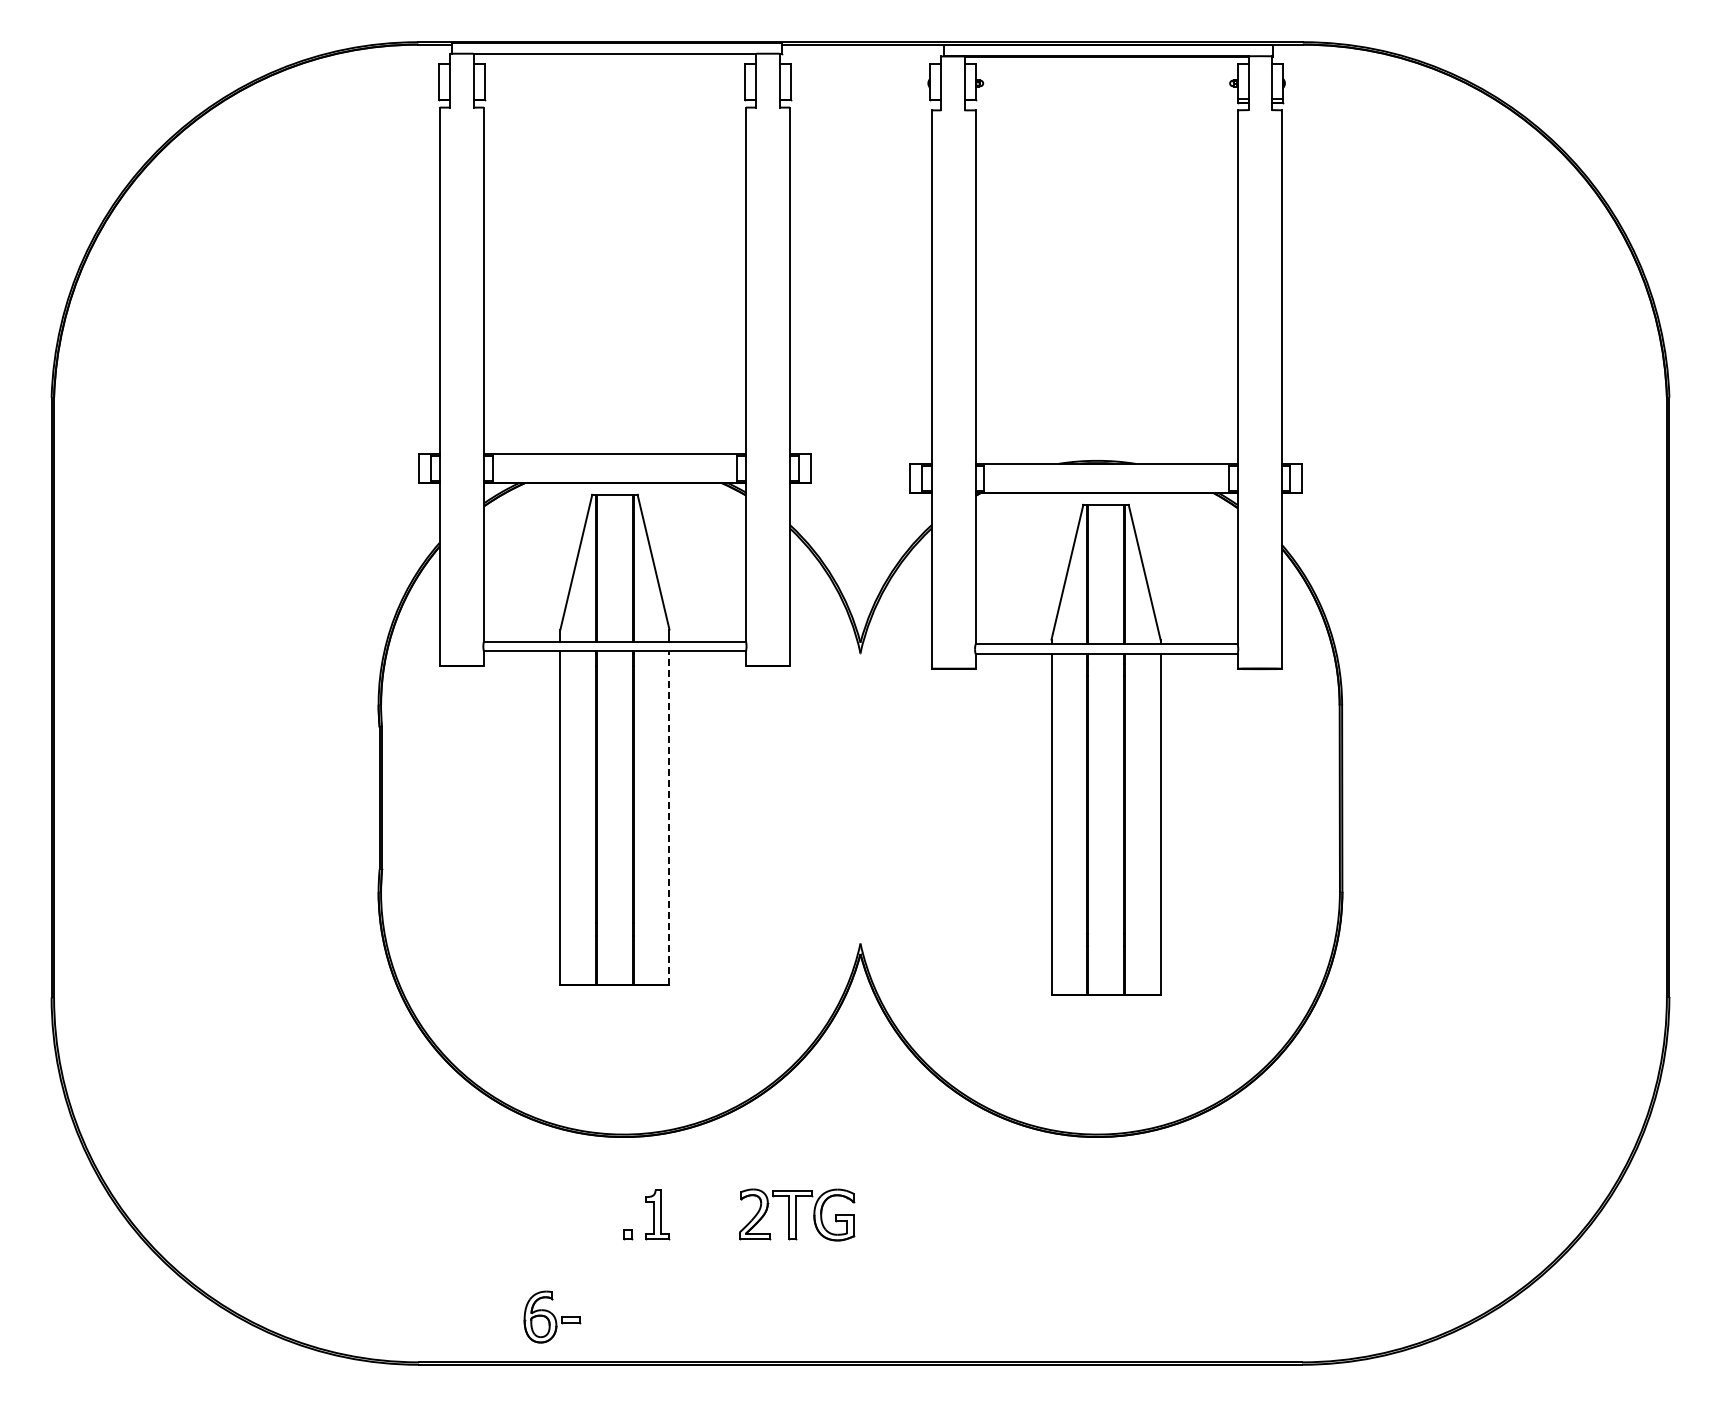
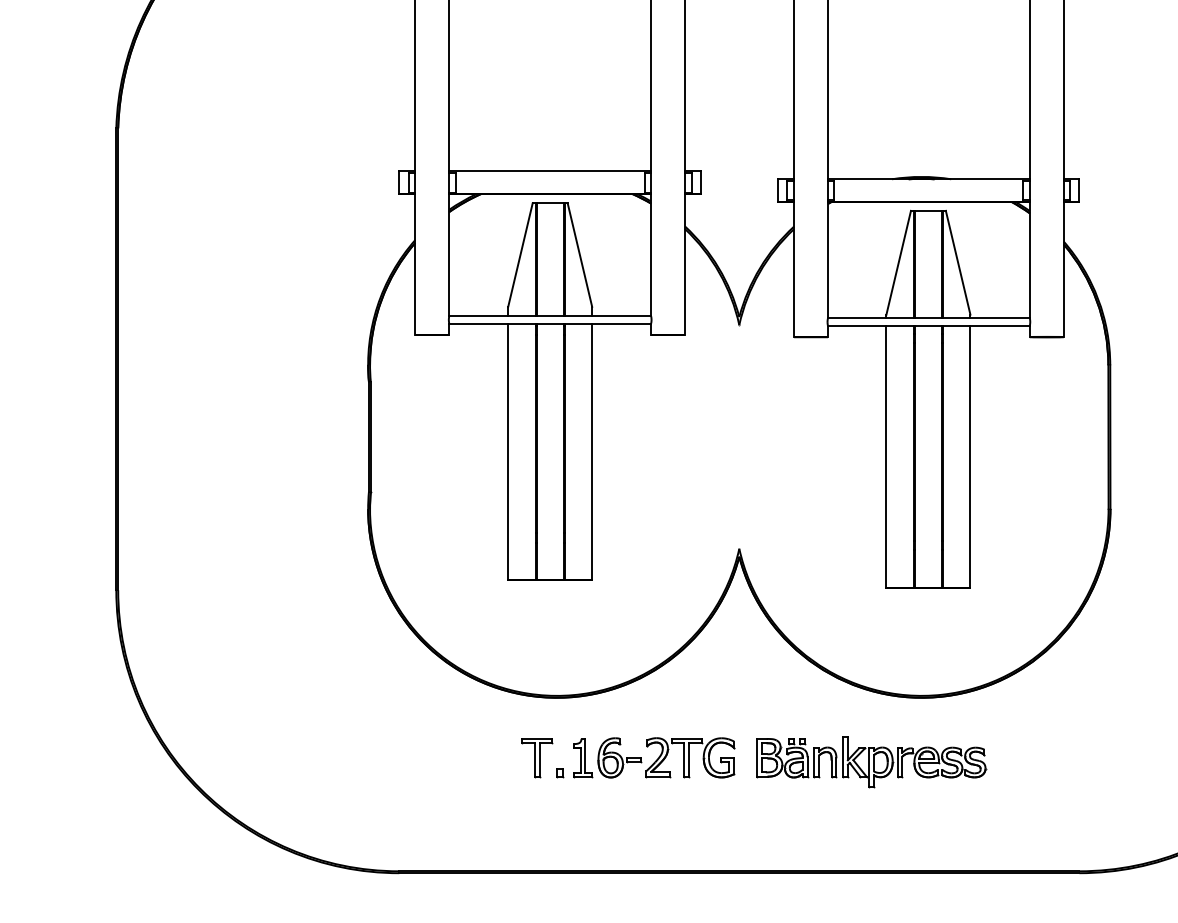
line: (669, 818) -> (592, 452), dashed -> solid
part: (598, 1215) -> (537, 758), added
part: (1031, 1220) -> (871, 762), added
part: (552, 1316) -> (619, 757), moved

